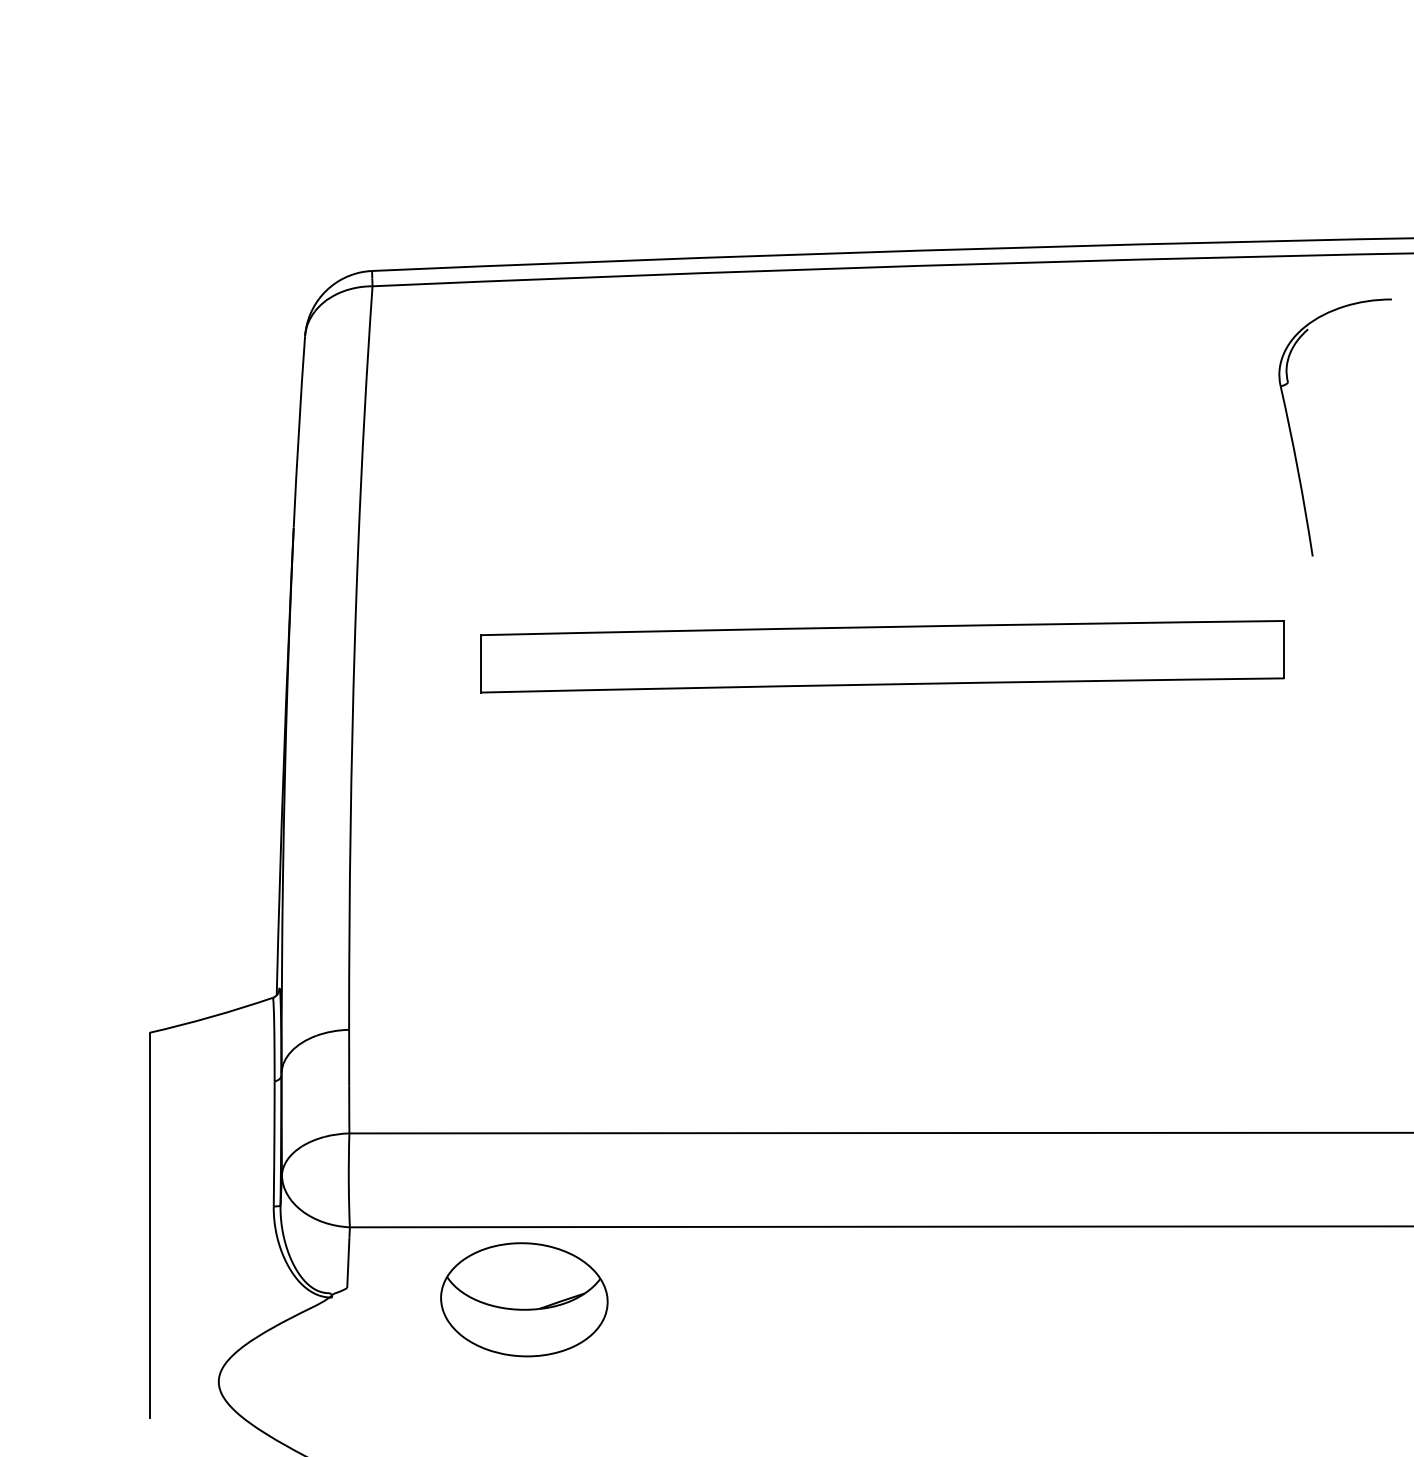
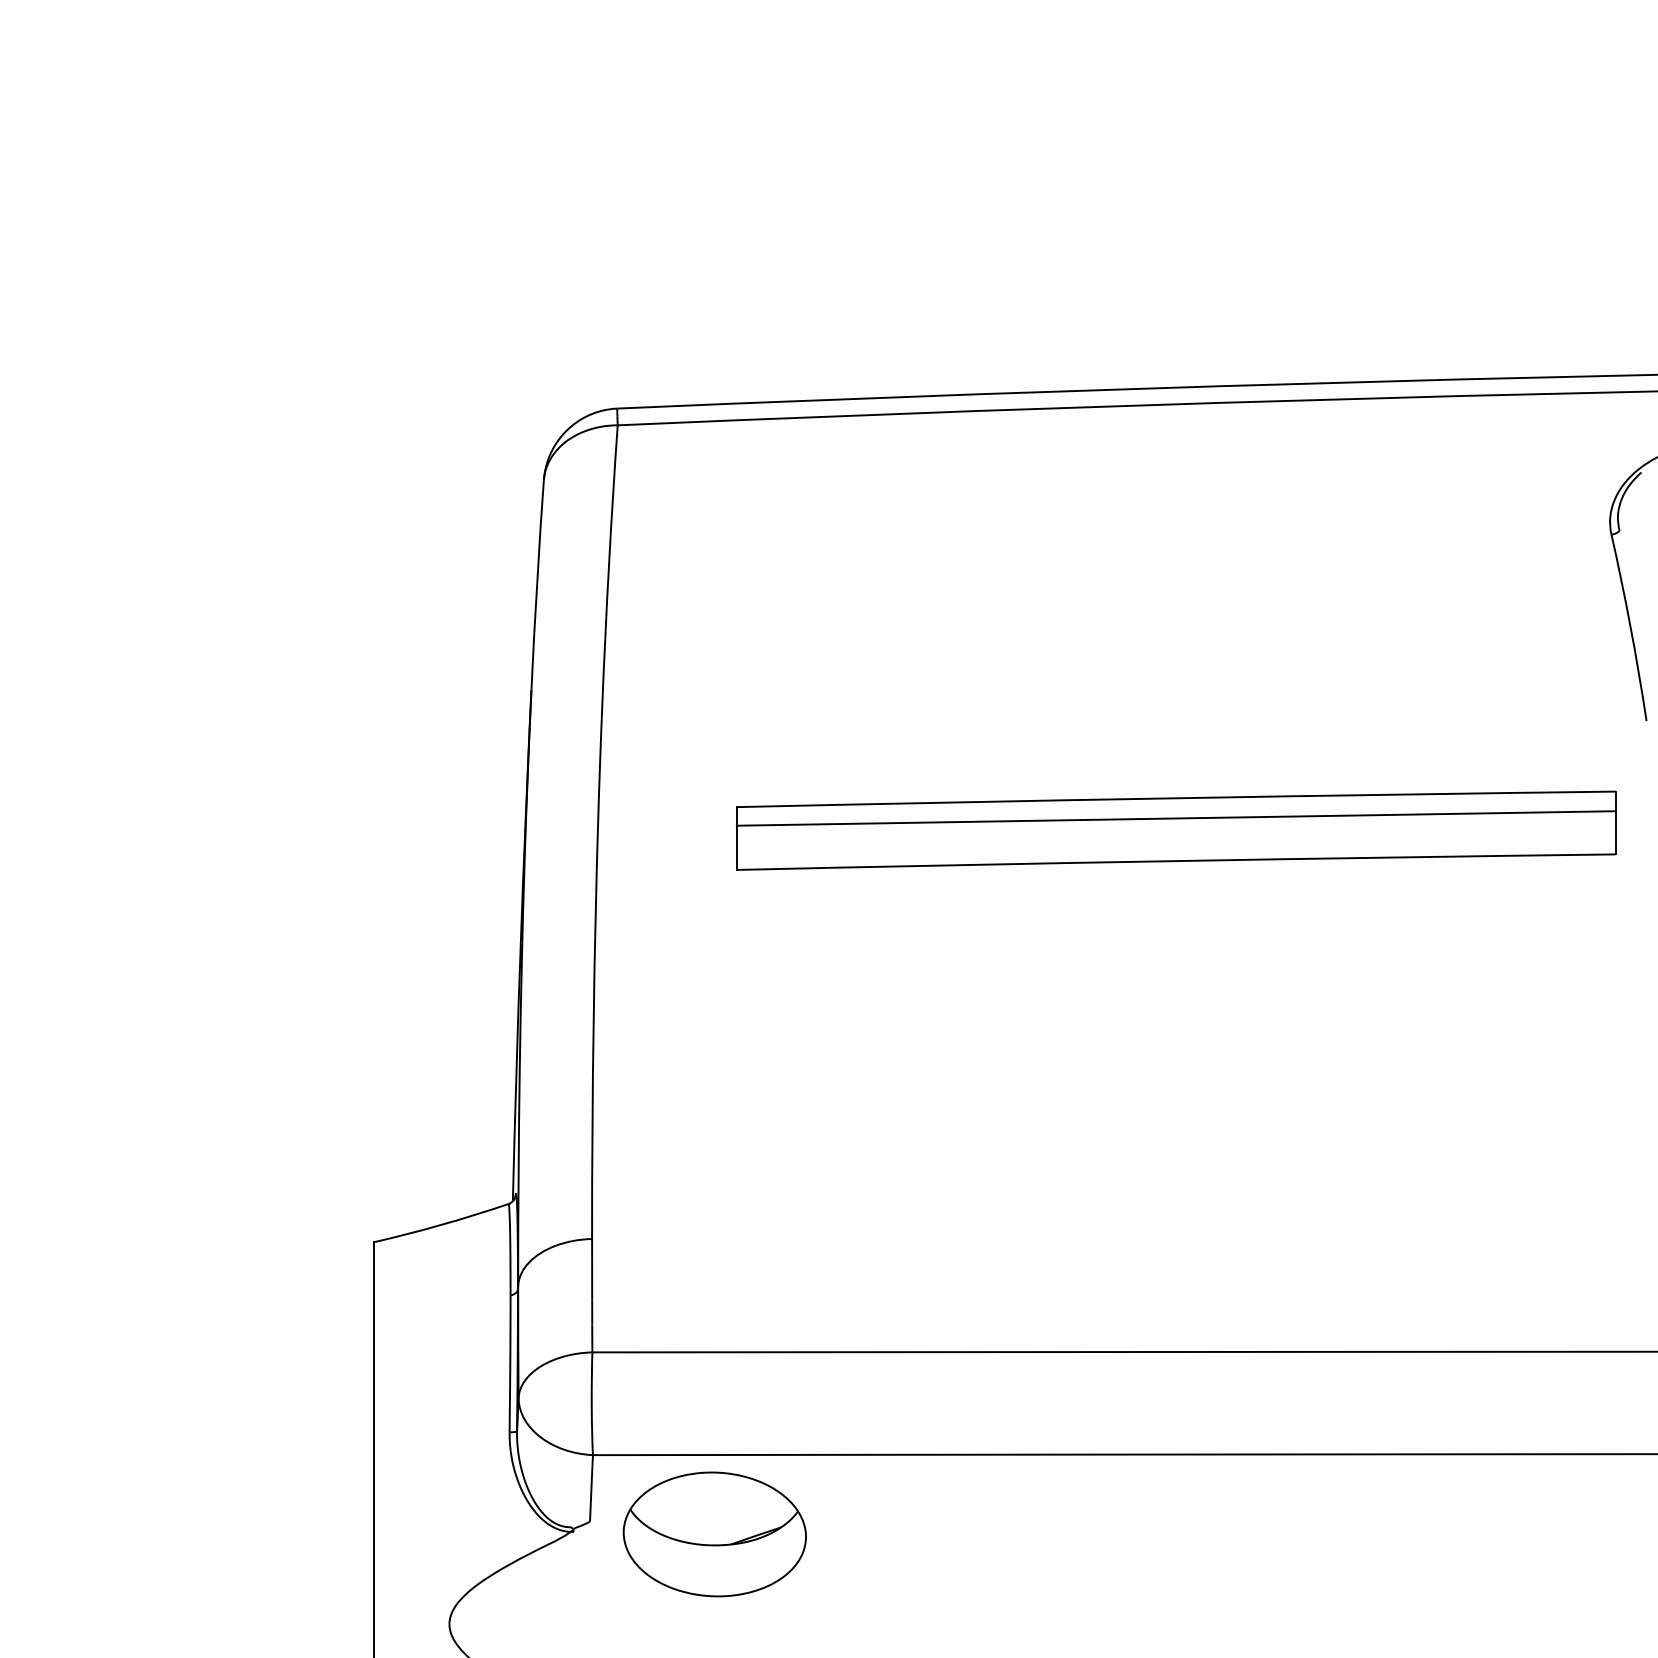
line: (882, 645) -> (1175, 818), added
part: (524, 1299) -> (714, 1534), moved

